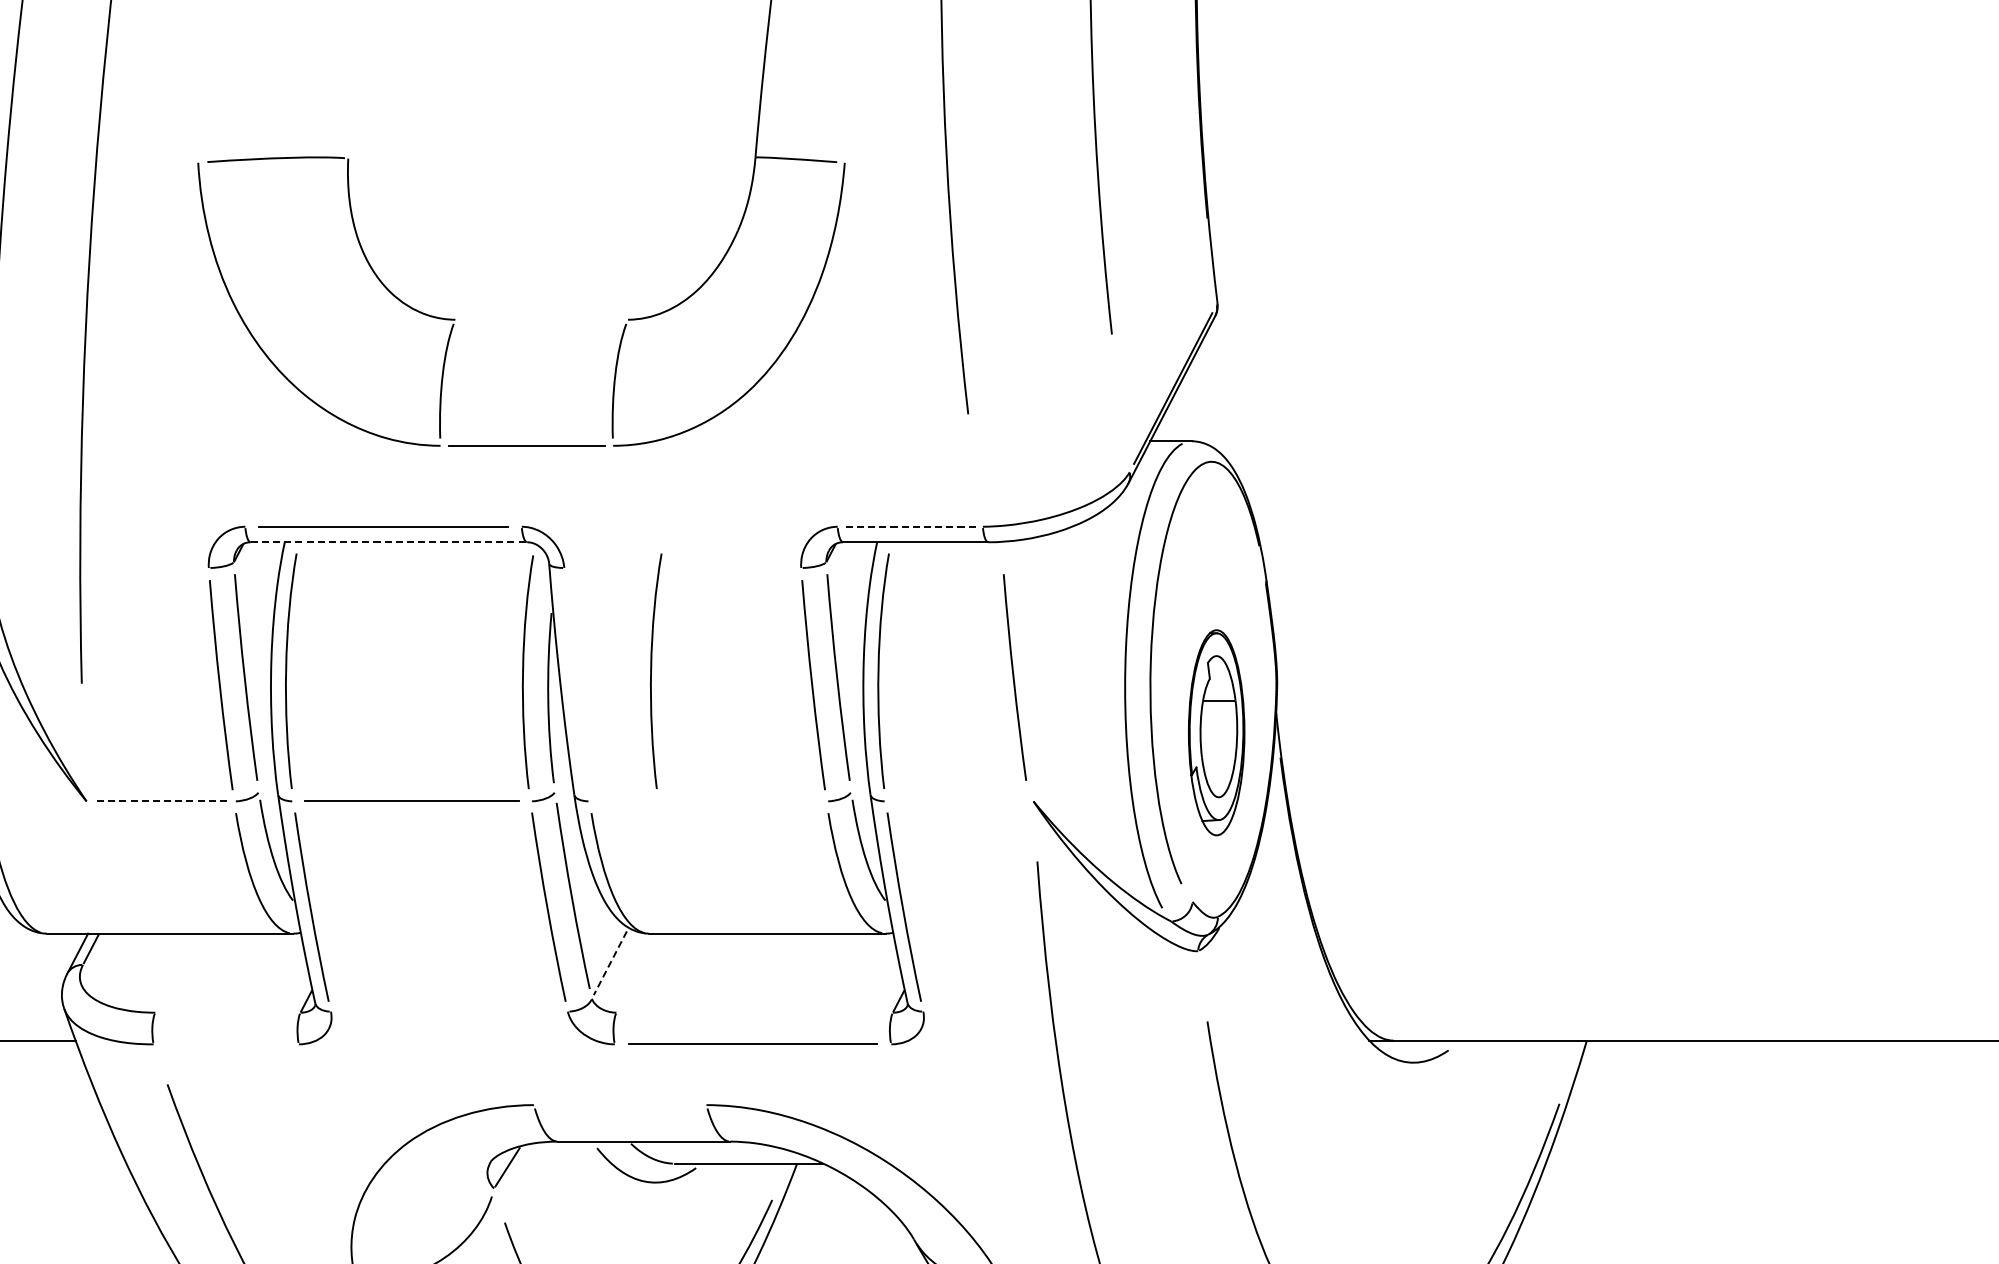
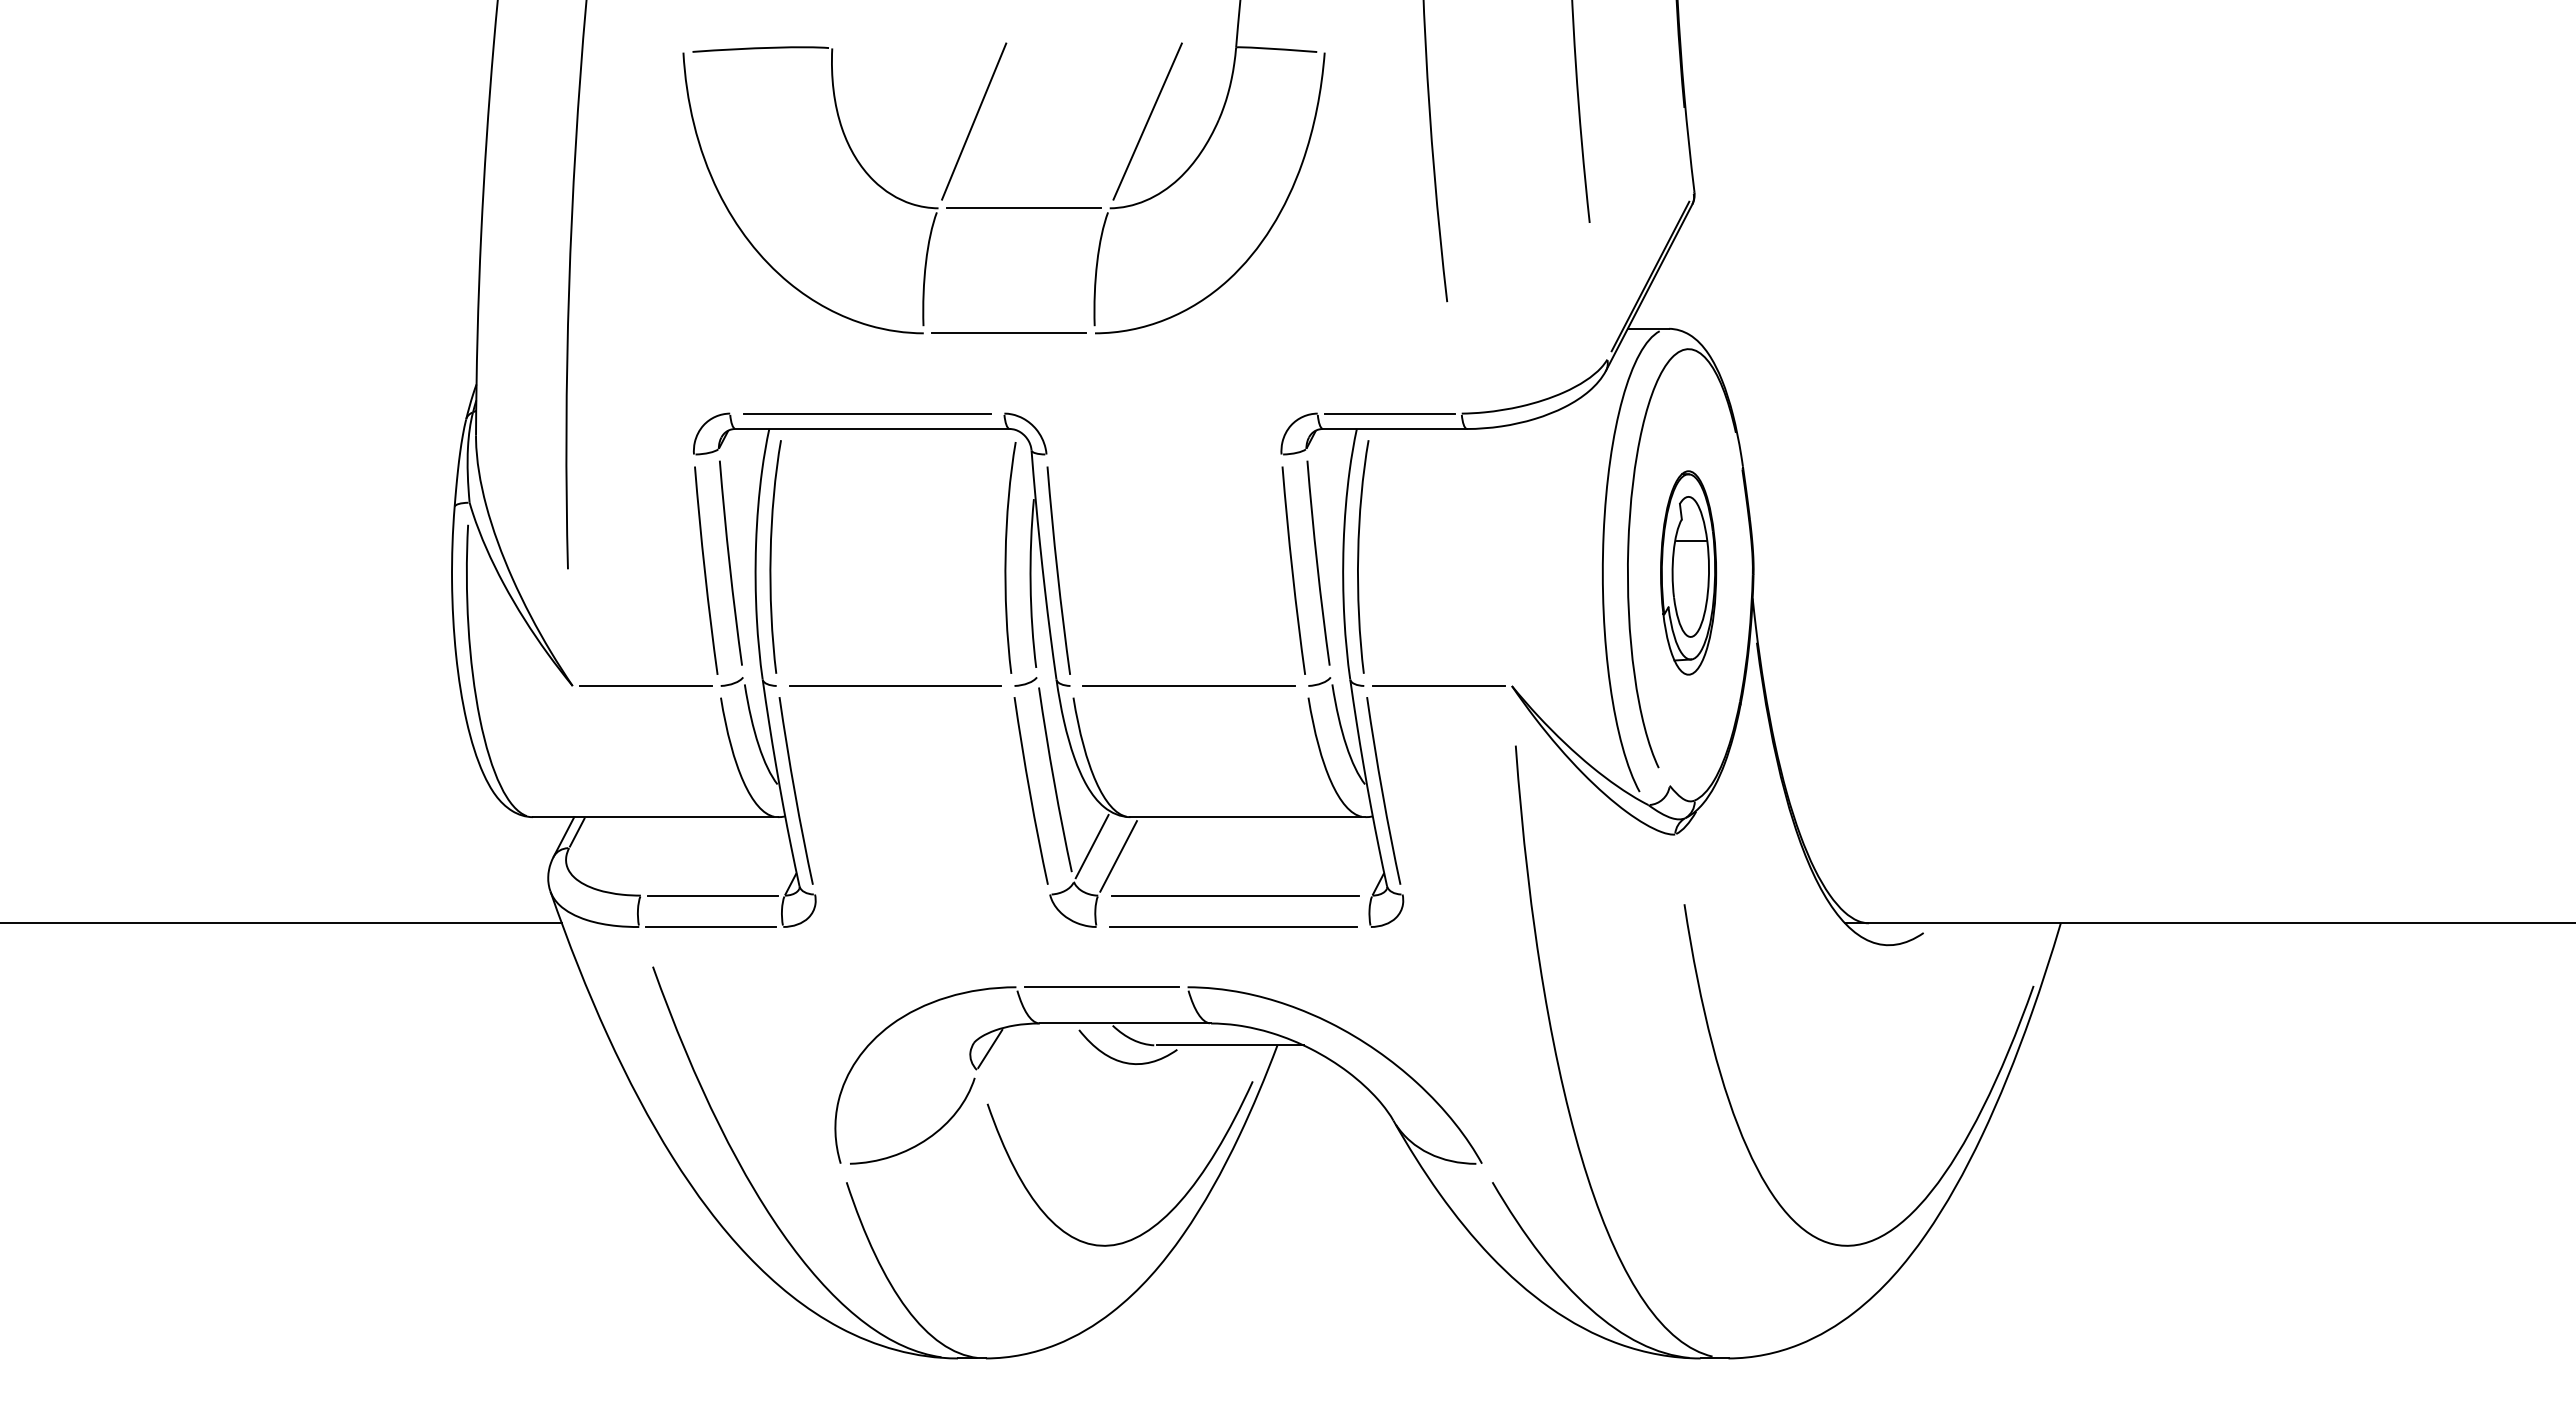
line: (491, 232) -> (974, 121), added
line: (666, 232) -> (1147, 121), added
line: (542, 319) -> (1024, 208), added
line: (910, 526) -> (1389, 413), dashed -> solid
line: (389, 542) -> (873, 429), dashed -> solid
curve: (651, 670) -> (1133, 556), removed
curve: (1013, 676) -> (1492, 562), removed
curve: (576, 684) -> (1058, 570), added
part: (1216, 732) -> (1688, 572), moved
line: (159, 801) -> (645, 686), dashed -> solid
line: (707, 801) -> (1188, 686), added
line: (959, 801) -> (1438, 686), added
line: (610, 963) -> (1092, 846), dashed -> solid
line: (636, 973) -> (1118, 856), added
line: (227, 1012) -> (712, 895), added
line: (753, 1012) -> (1234, 895), added
line: (226, 1044) -> (711, 927), added
line: (619, 1105) -> (1101, 987), added

